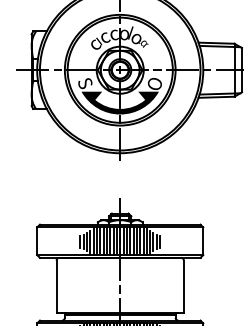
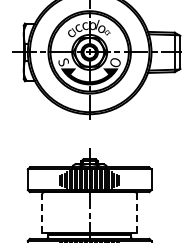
line: (56, 286) -> (42, 213), solid -> dashed
line: (184, 286) -> (137, 213), solid -> dashed

